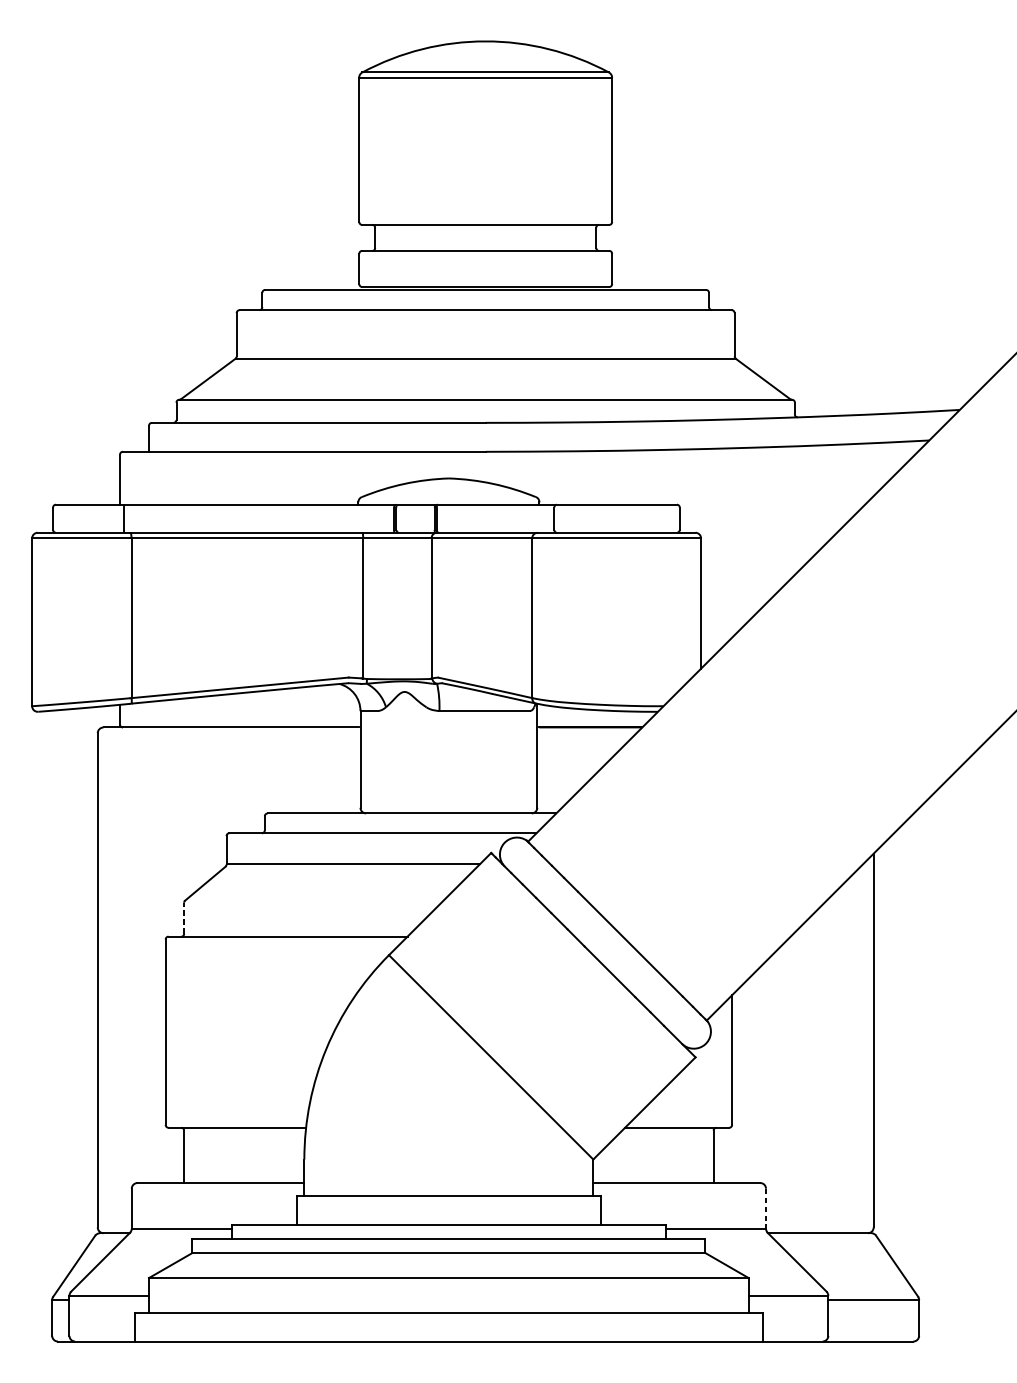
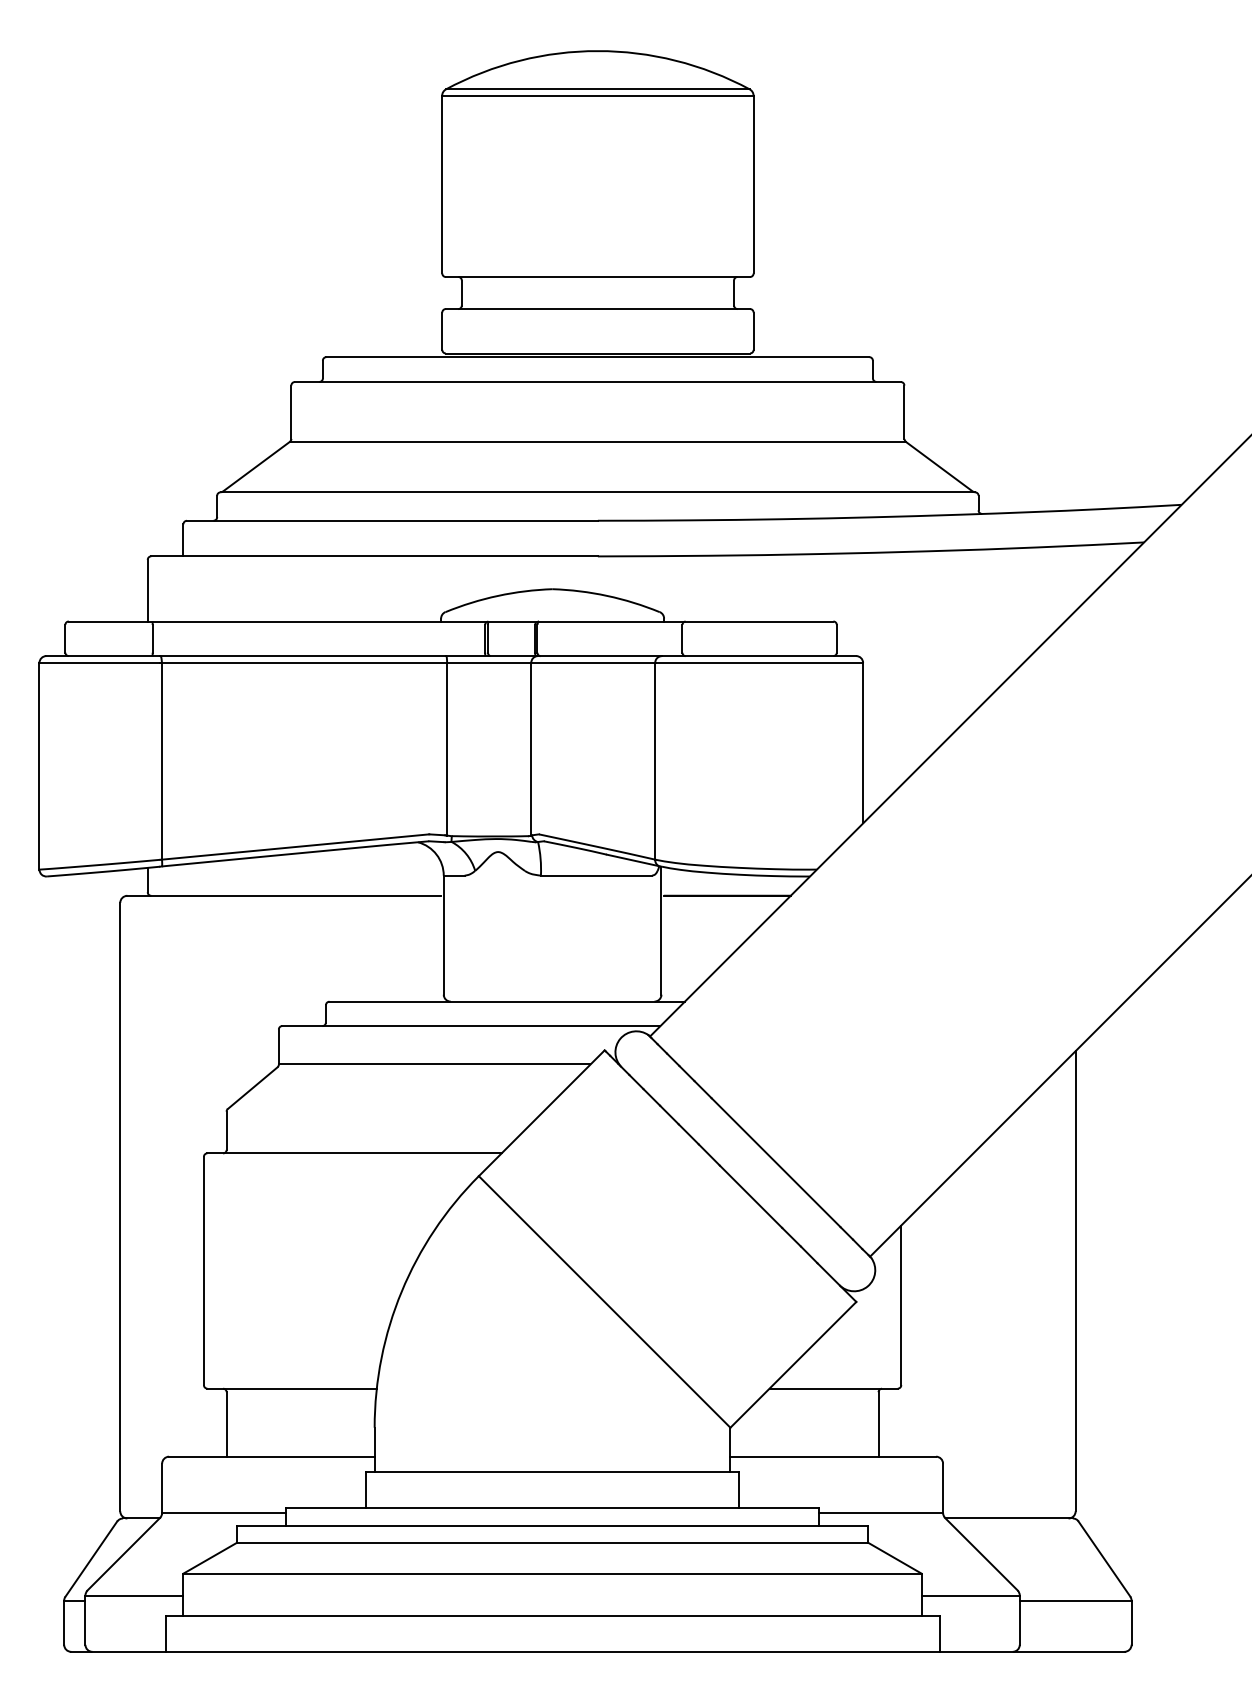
line: (184, 918) -> (226, 1130), dashed -> solid
line: (766, 1208) -> (943, 1488), dashed -> solid

